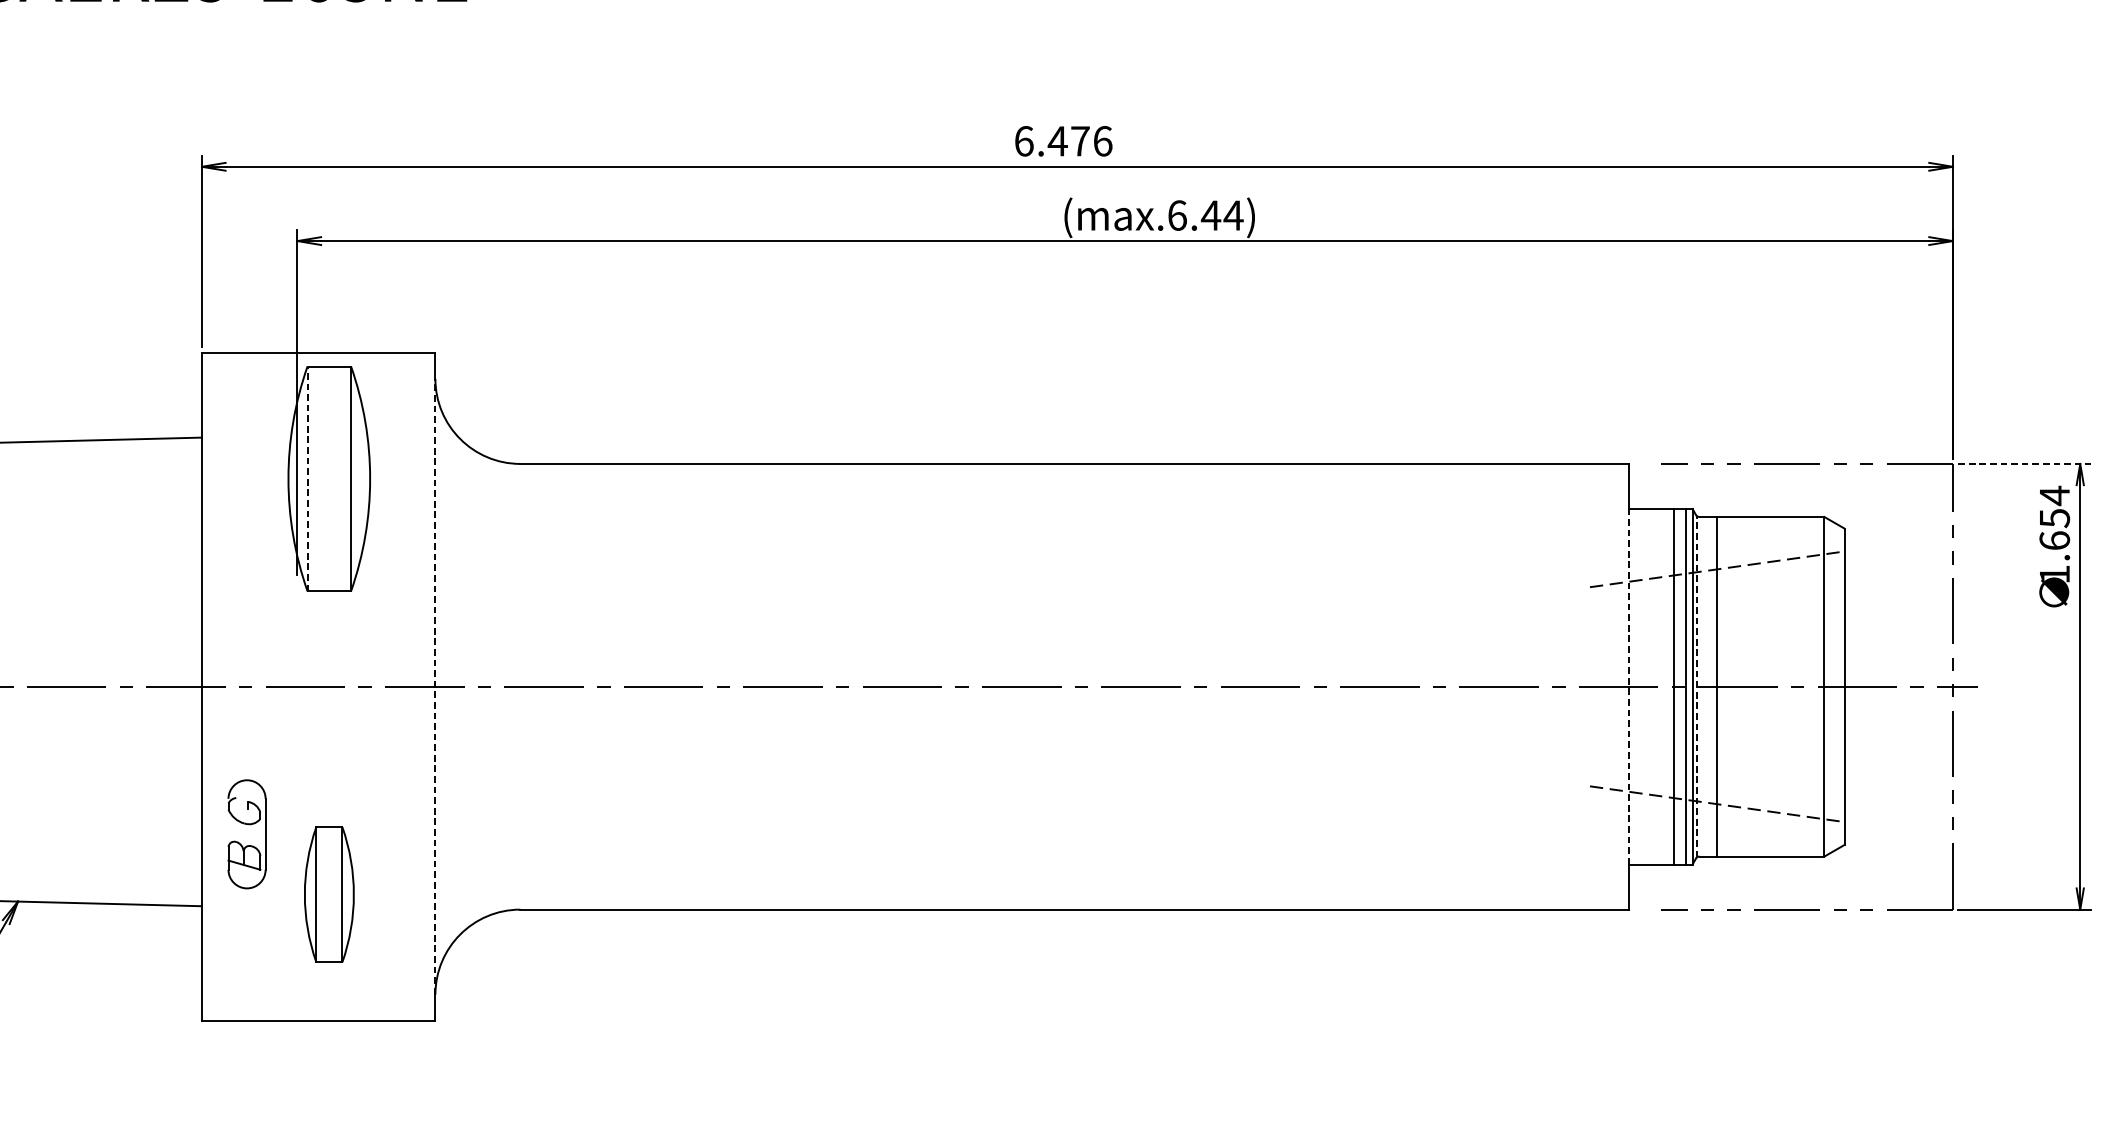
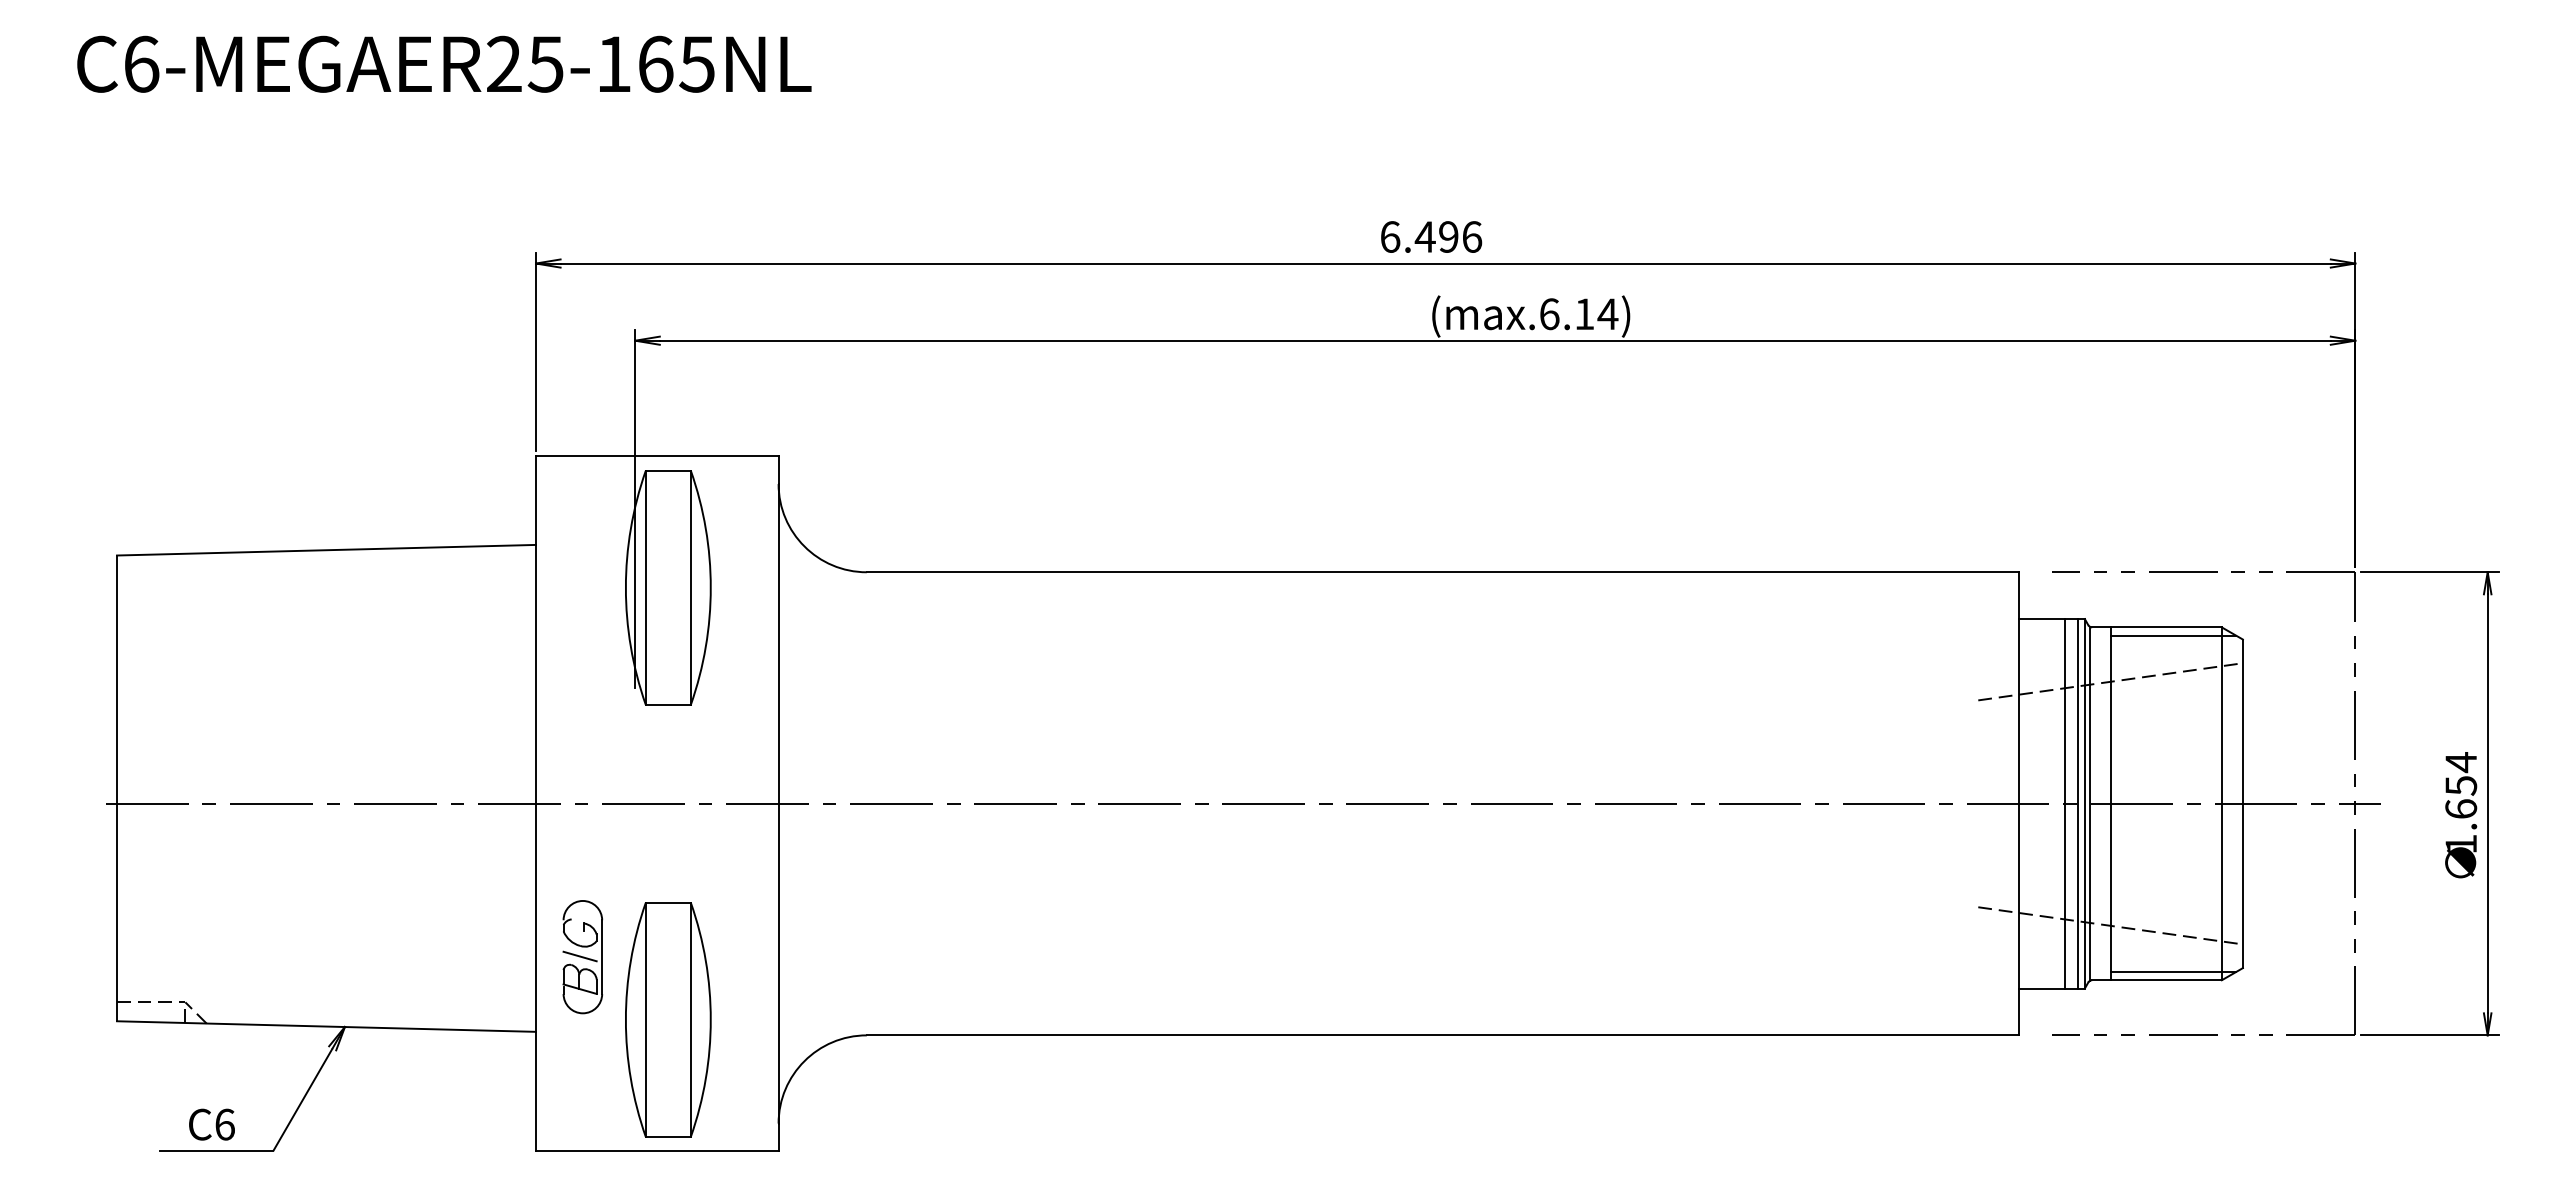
text: (1080, 140) -> (1448, 236), 6.476 -> 6.496
text: (1211, 214) -> (1584, 313), (max.6.44) -> (max.6.14)
line: (2024, 464) -> (2429, 572), dashed -> solid
line: (307, 478) -> (645, 587), dashed -> solid
line: (1777, 524) -> (2173, 635), added
text: (2055, 546) -> (2461, 815), moved
line: (435, 686) -> (778, 803), dashed -> solid
line: (1629, 686) -> (2019, 803), dashed -> solid
line: (1697, 686) -> (2089, 803), dashed -> solid
line: (243, 833) -> (579, 956), added
line: (1777, 848) -> (2173, 971), added
part: (329, 894) -> (668, 1019), size x1.67

